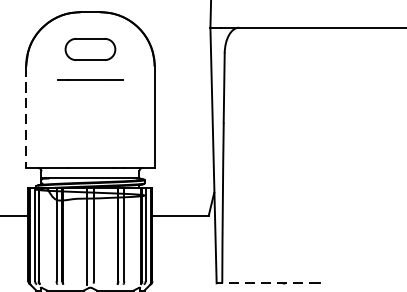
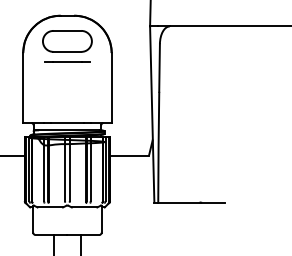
part: (90, 49) -> (67, 41), size x1.43
line: (26, 117) -> (23, 88), dashed -> solid
line: (270, 283) -> (191, 202), dashed -> solid

